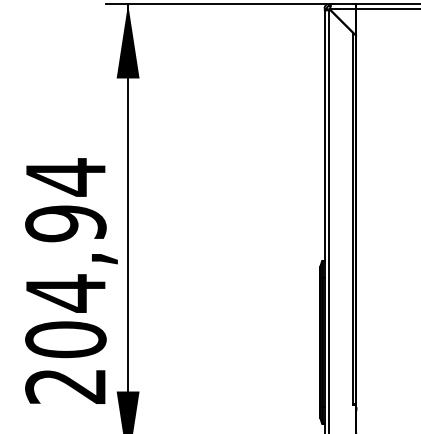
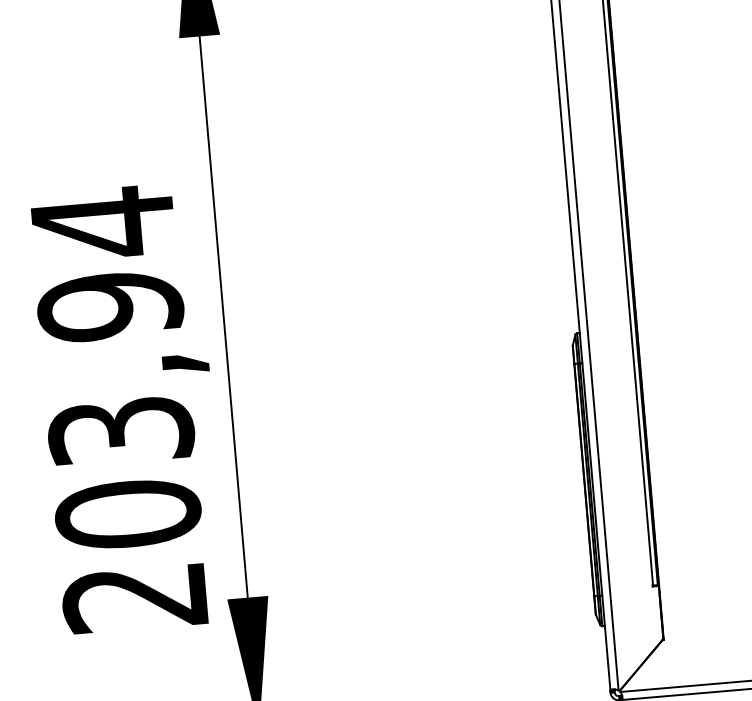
text: (65, 293) -> (120, 431), 204,94 -> 203,94

